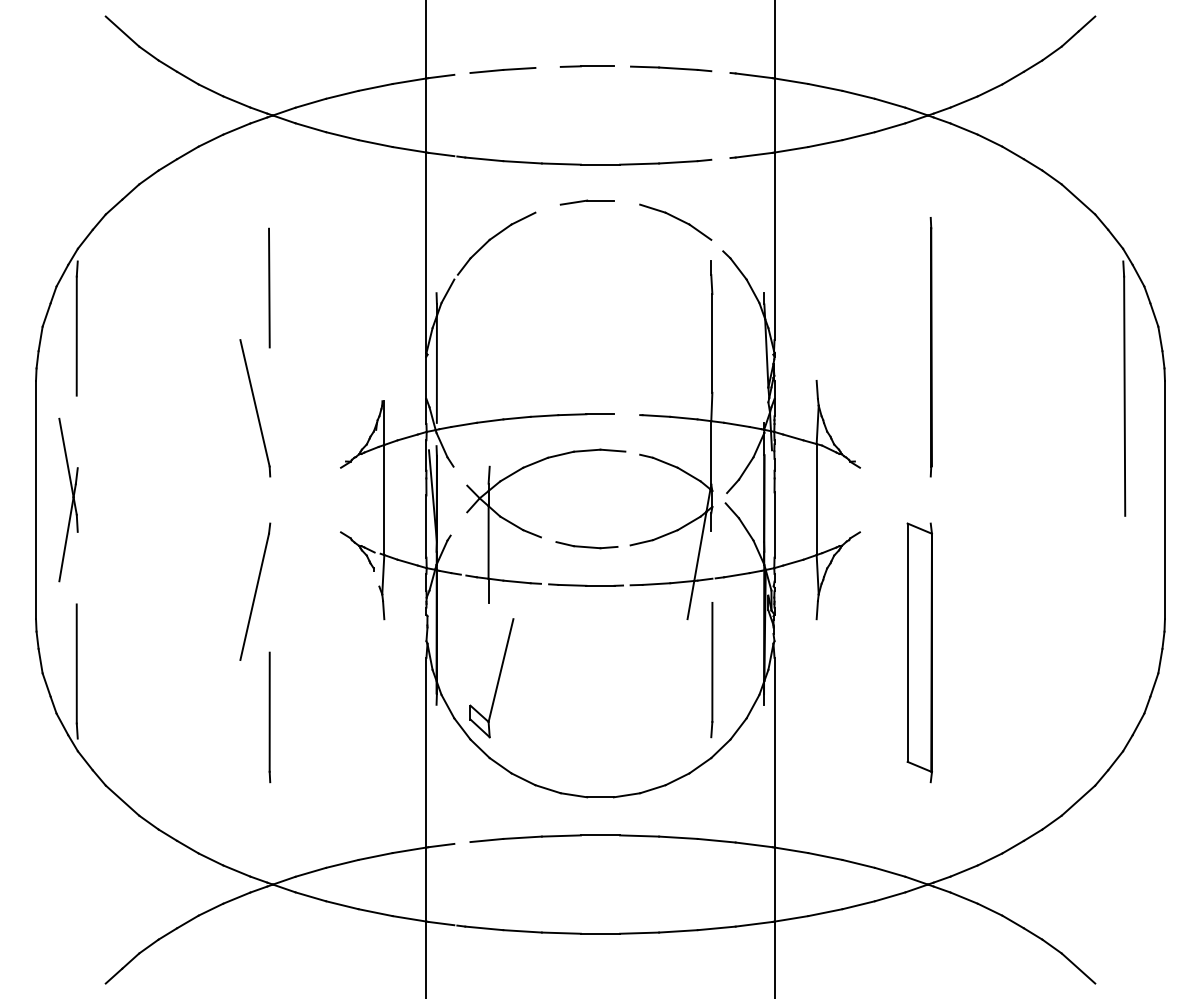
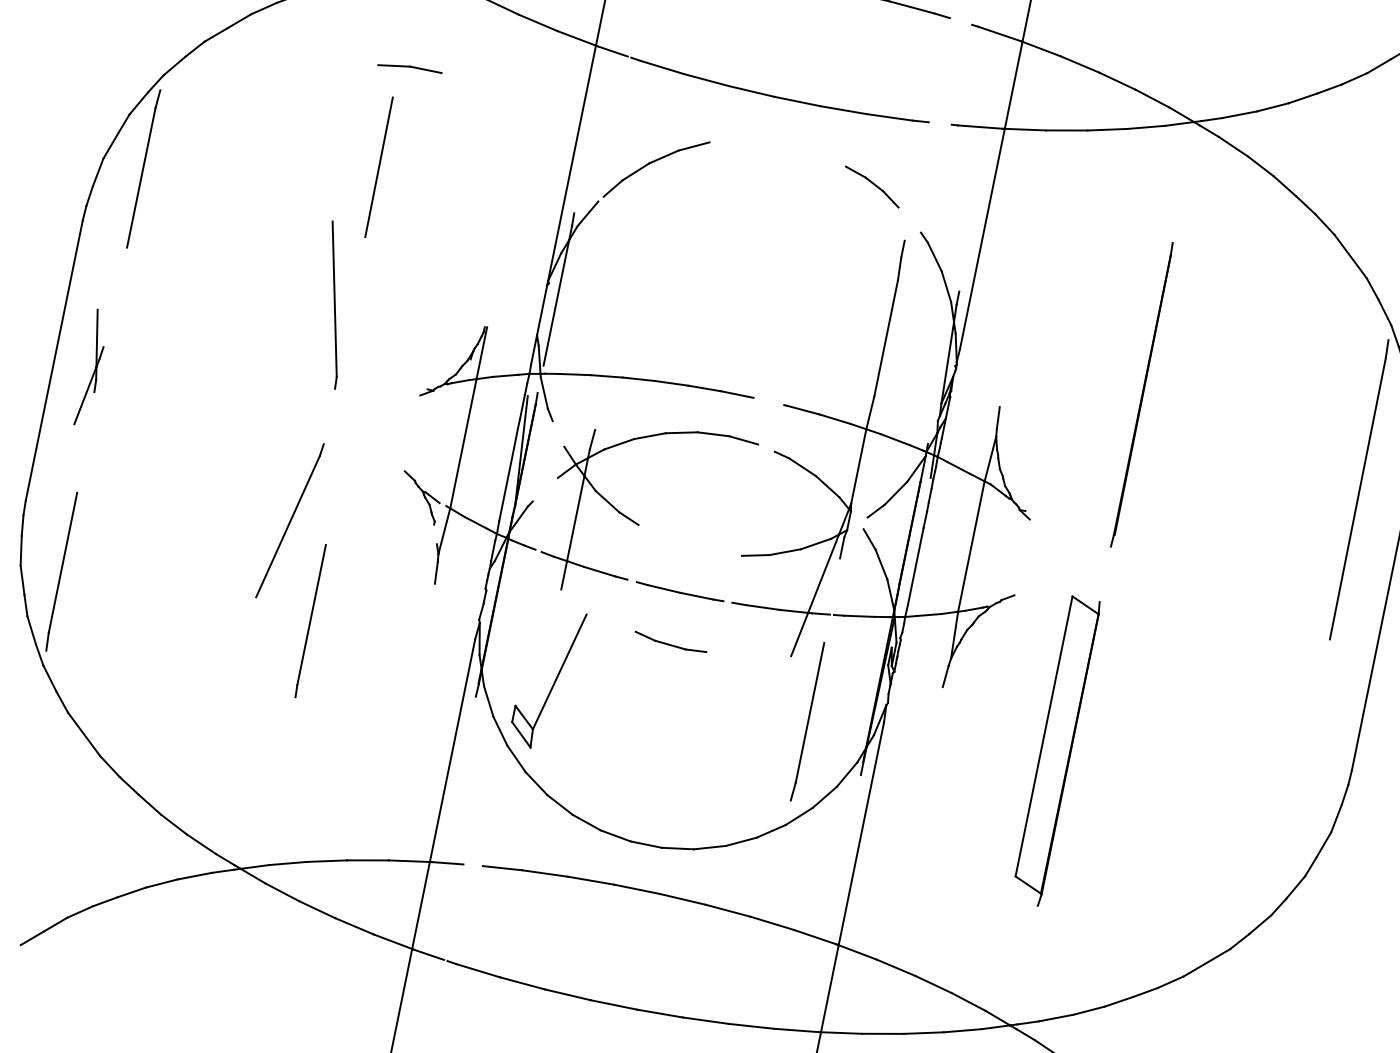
part: (586, 202) -> (409, 68), moved
part: (675, 221) -> (872, 186), size x0.7
part: (68, 499) -> (92, 367), size x0.6
part: (586, 545) -> (670, 642), moved
line: (269, 717) -> (310, 621), moved

